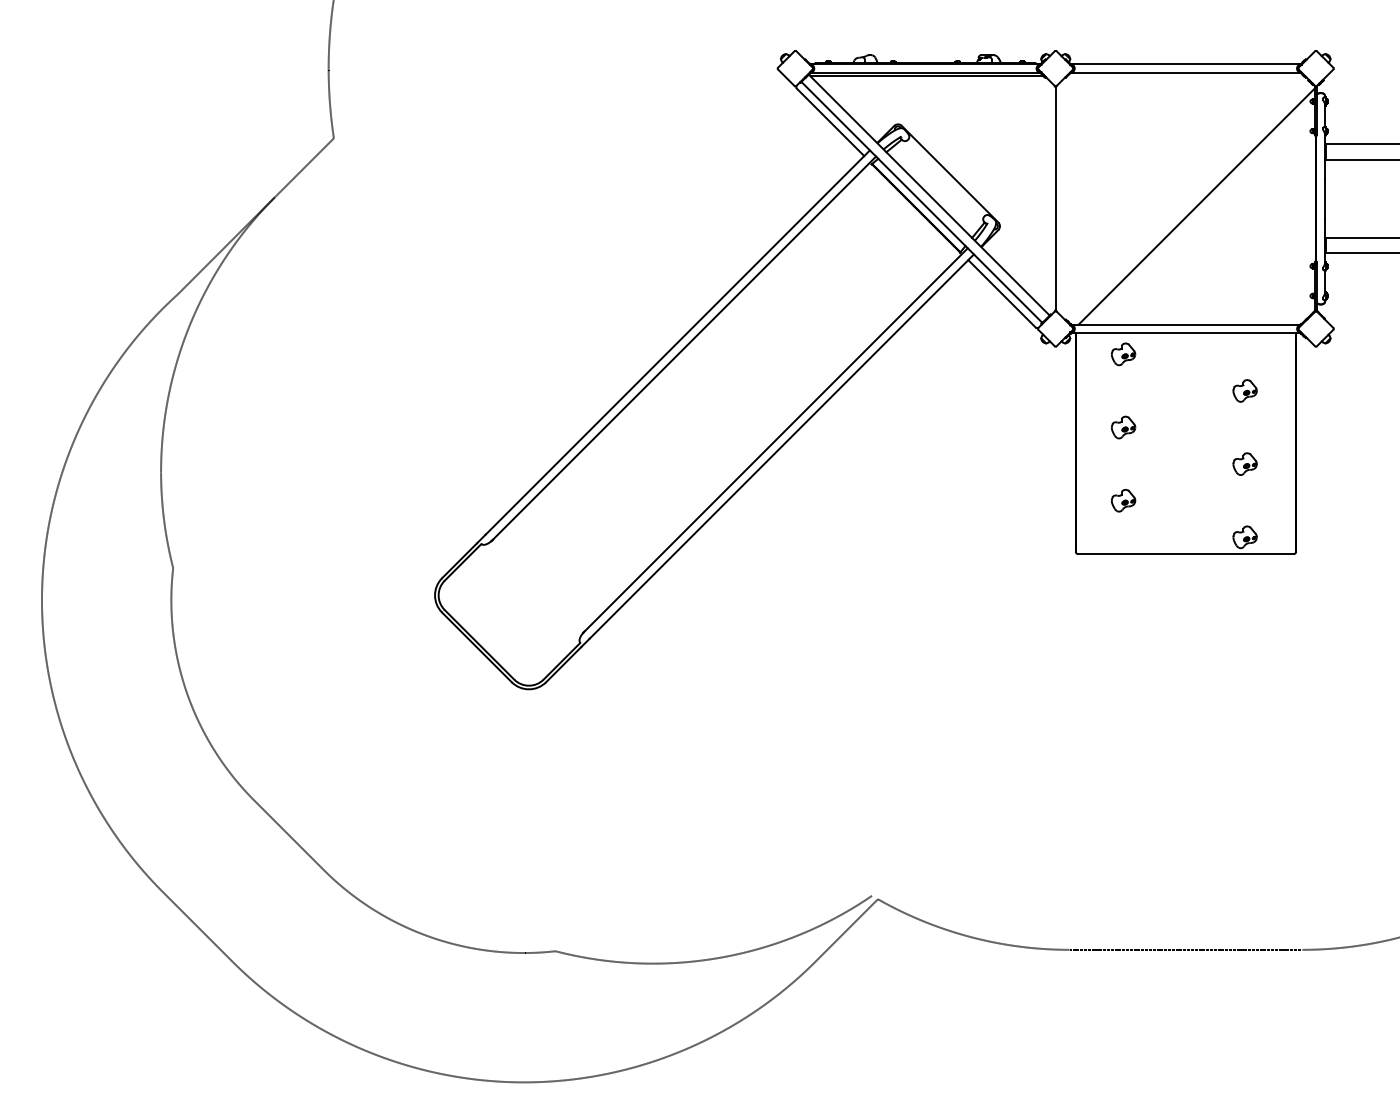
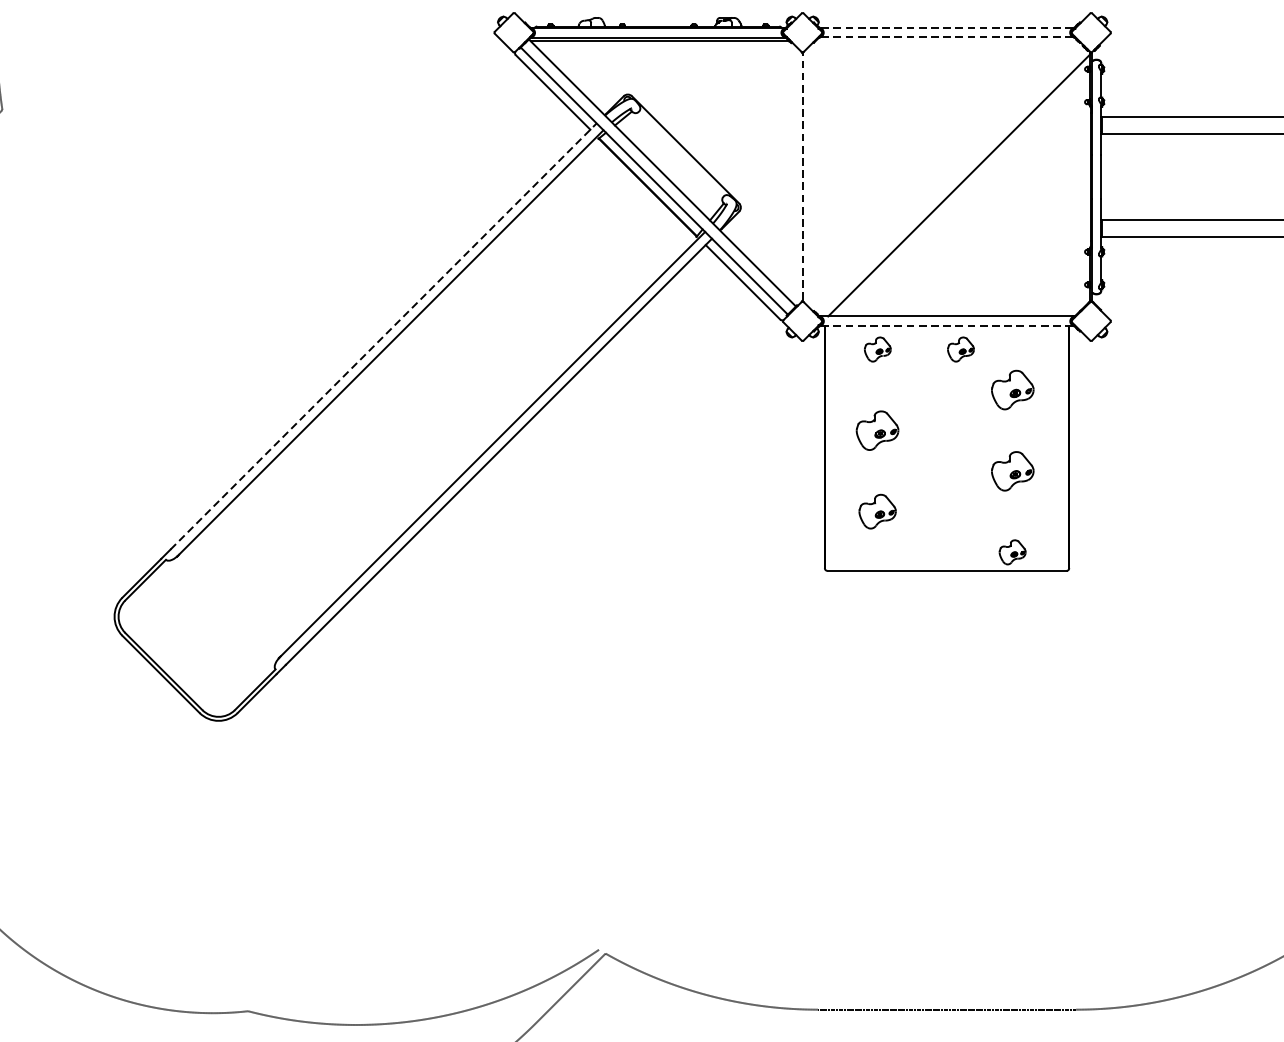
line: (1186, 64) -> (947, 28), solid -> dashed
line: (1186, 72) -> (947, 37), solid -> dashed
line: (1055, 198) -> (802, 176), solid -> dashed
line: (1186, 333) -> (947, 326), solid -> dashed
line: (677, 342) -> (383, 336), solid -> dashed
part: (1198, 354) -> (960, 349), added
part: (1244, 390) -> (1011, 389), size x1.6
part: (1123, 427) -> (877, 430), size x1.6
part: (1244, 463) -> (1011, 470), size x1.6
part: (1123, 500) -> (877, 511), size x1.4

